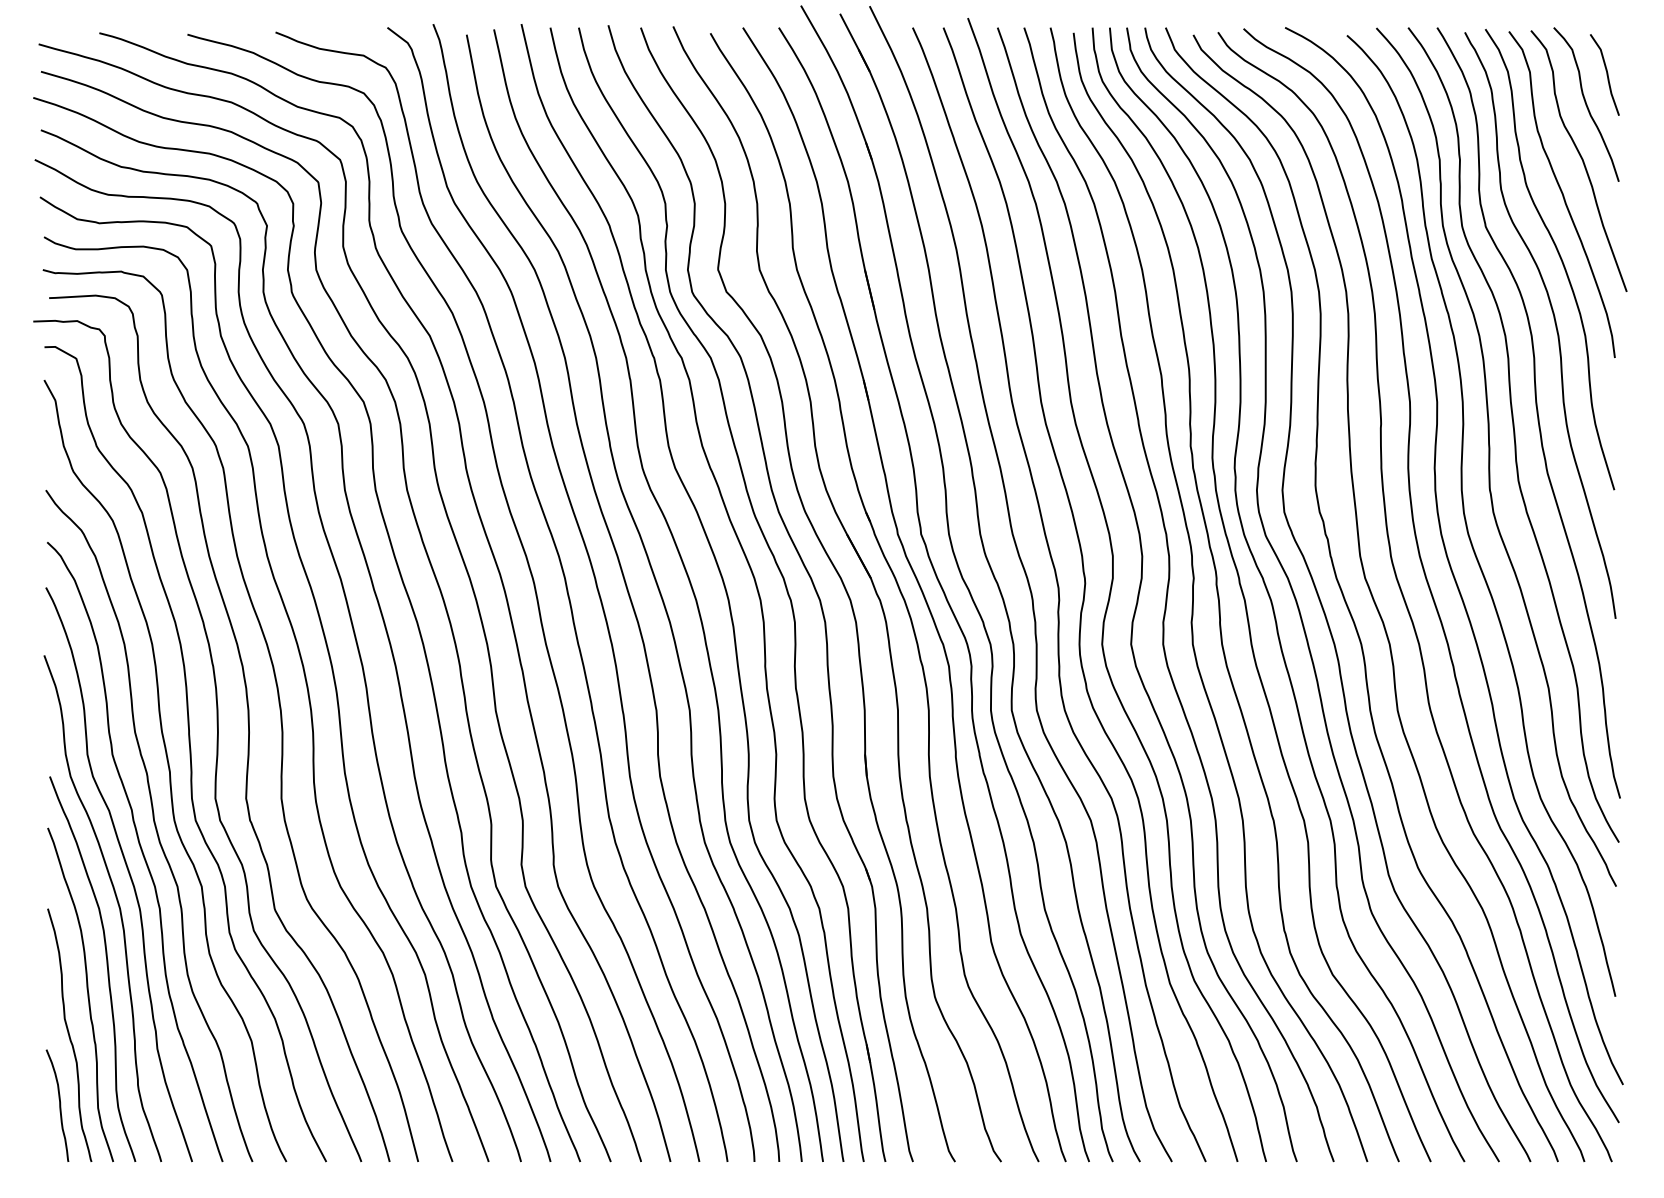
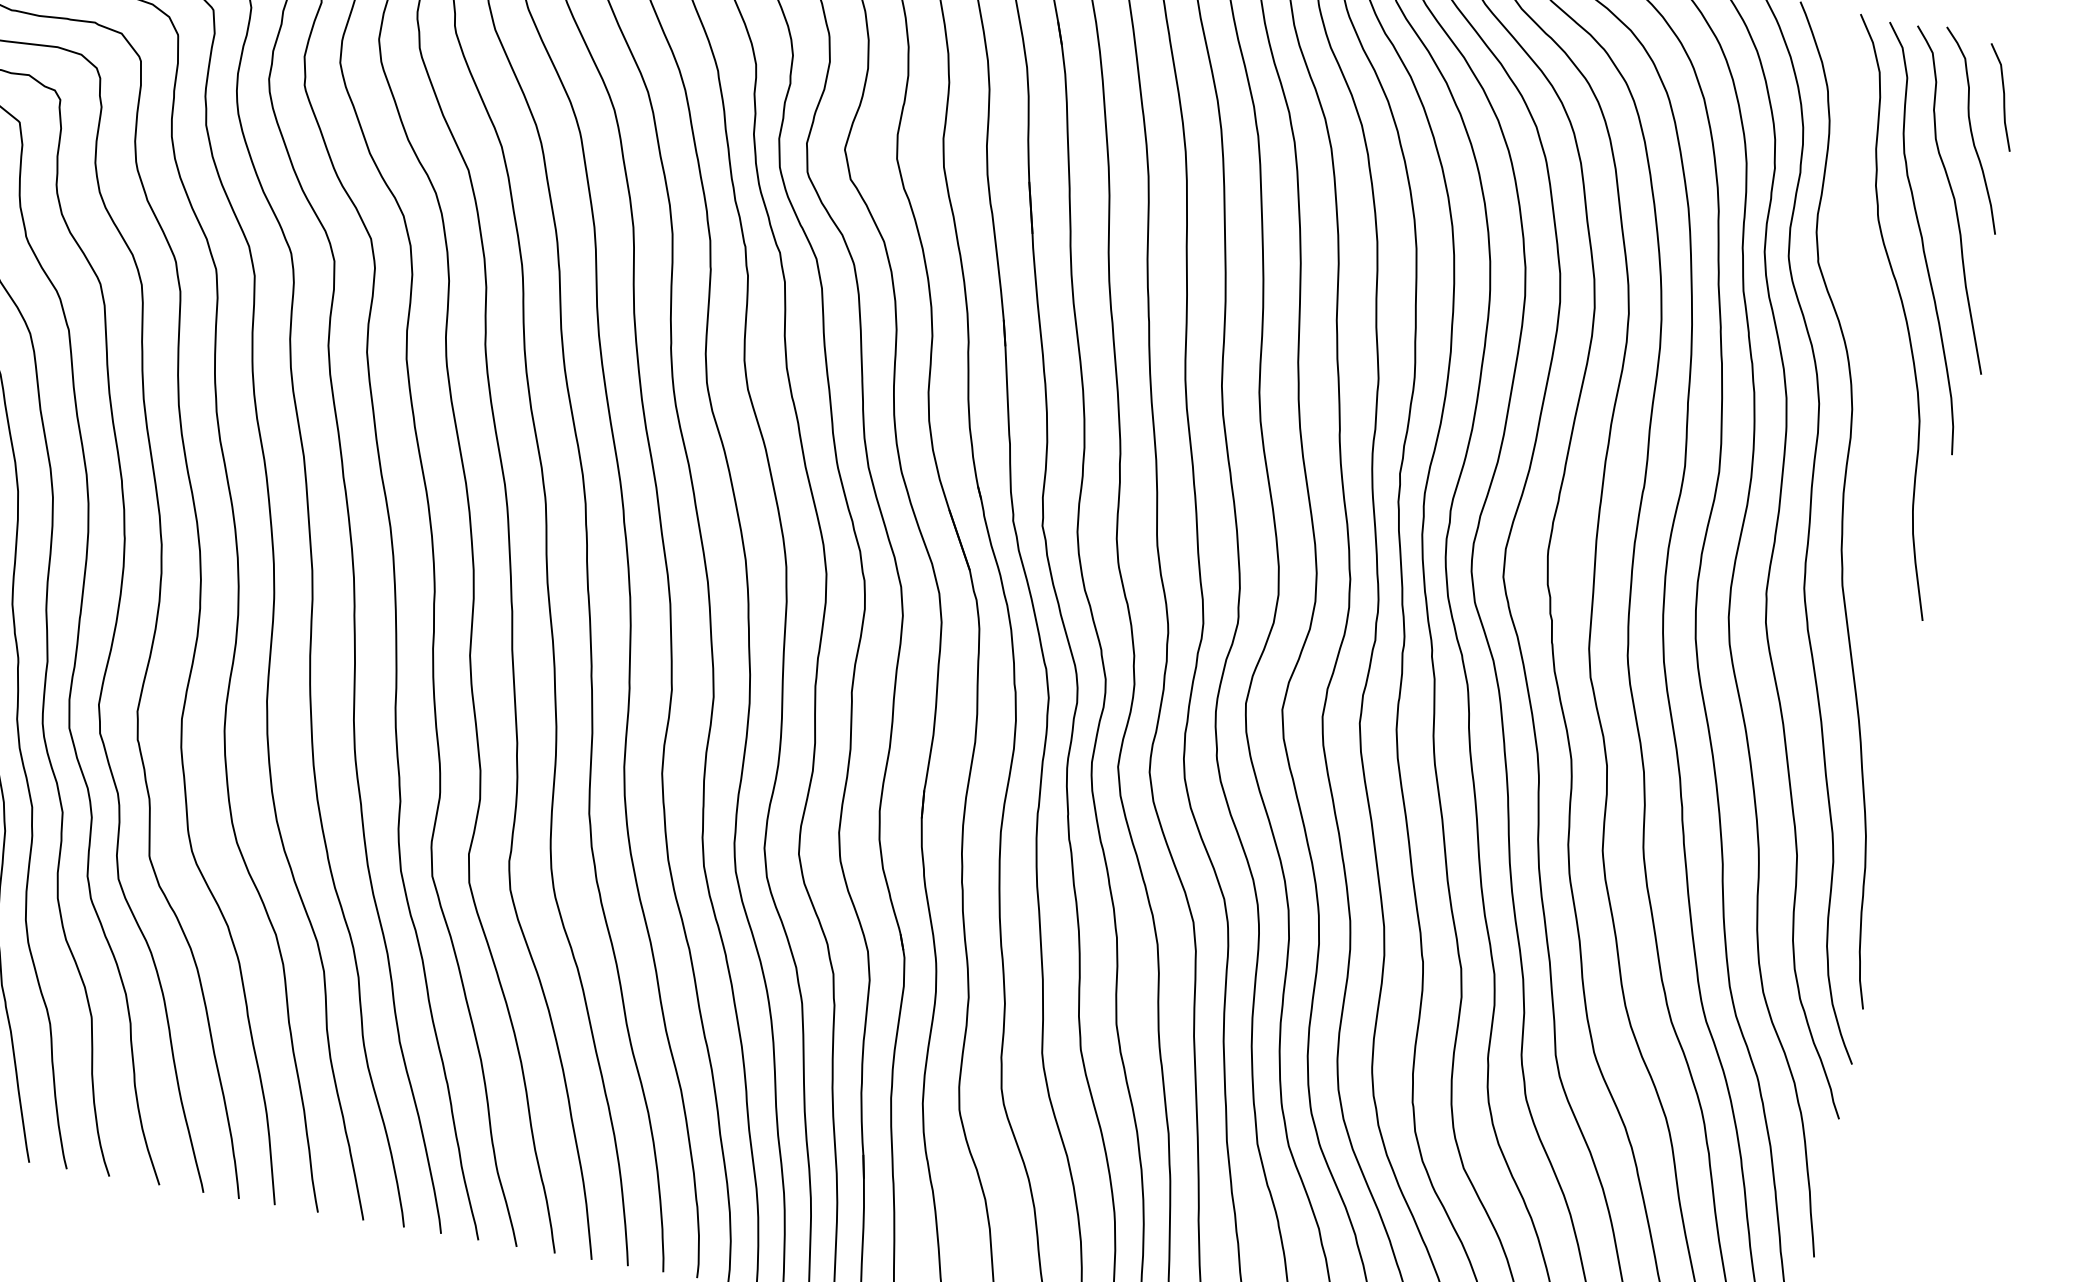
curve: (1554, 323) -> (1883, 398), removed

